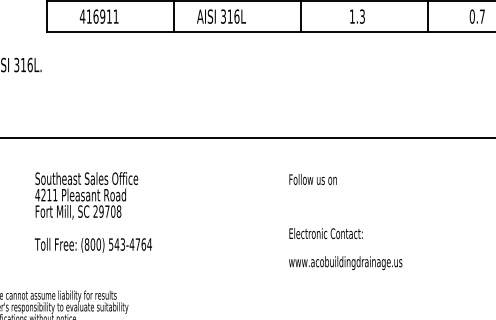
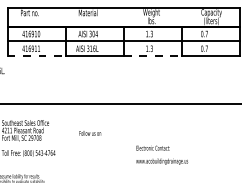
line: (112, 33) -> (37, 56), solid -> dashed
line: (366, 33) -> (153, 56), solid -> dashed
text: (313, 179) -> (90, 133), moved
text: (346, 247) -> (162, 154), moved

